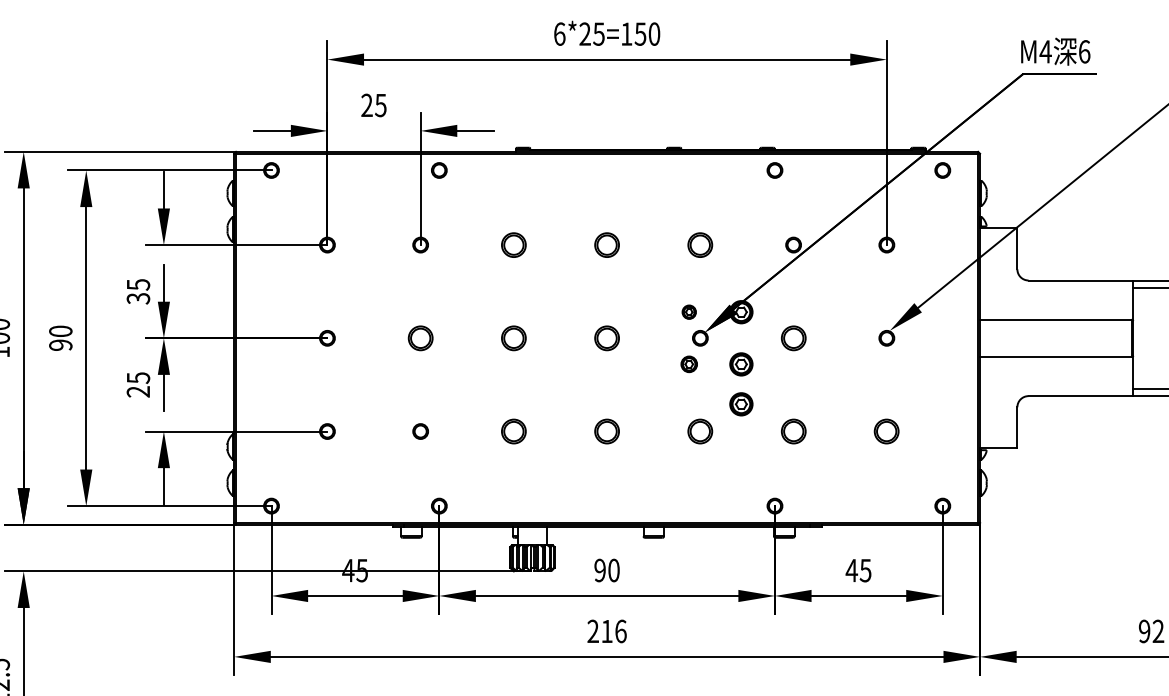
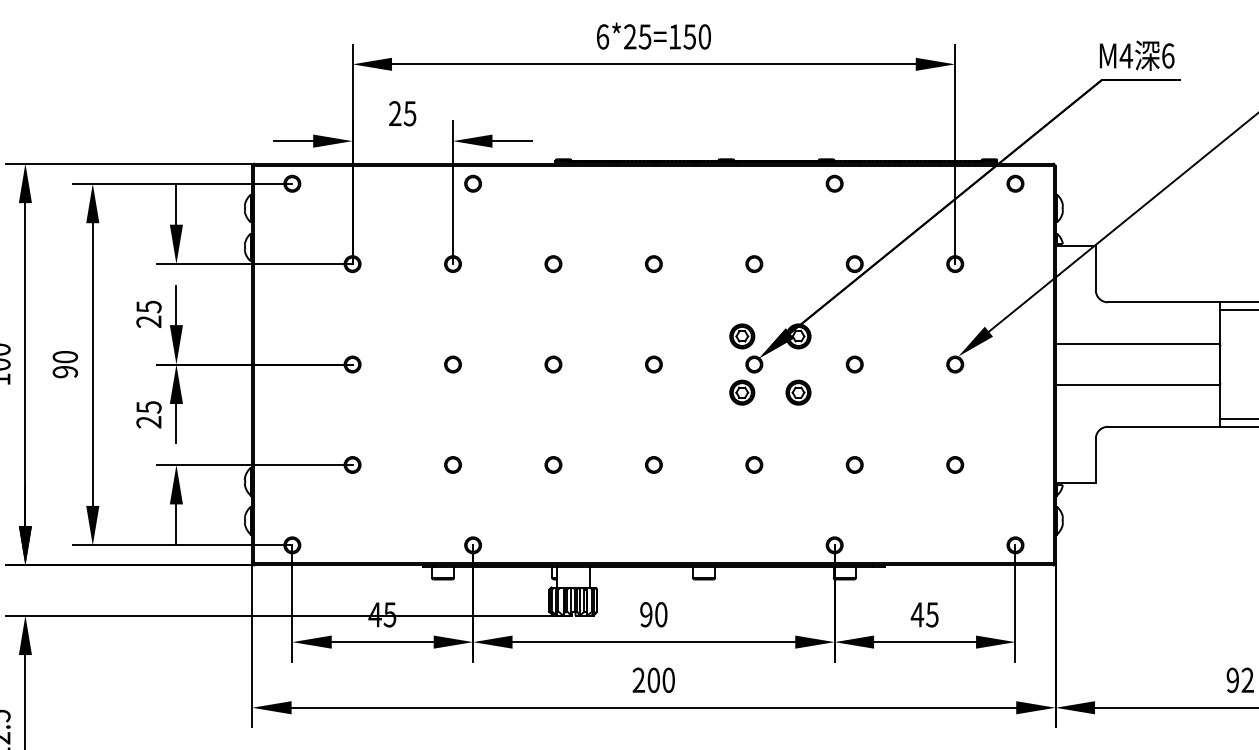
circle: (513, 244) -> (553, 263), size x0.62
circle: (606, 244) -> (653, 263), size x0.62
circle: (700, 244) -> (754, 263), size x0.62
text: (138, 298) -> (149, 321), 35 -> 25
part: (689, 312) -> (742, 336), size x1.67
circle: (420, 338) -> (452, 364), size x0.62
circle: (513, 338) -> (553, 364), size x0.62
circle: (606, 338) -> (653, 364), size x0.62
circle: (793, 338) -> (854, 364), size x0.62
part: (689, 364) -> (742, 392), size x1.43
part: (741, 404) -> (798, 435), removed
circle: (513, 431) -> (553, 464), size x0.62
circle: (606, 431) -> (653, 464), size x0.62
circle: (700, 431) -> (754, 464), size x0.62
circle: (793, 431) -> (854, 464), size x0.62
circle: (887, 431) -> (955, 464), size x0.62
text: (614, 630) -> (661, 679), 216 -> 200

